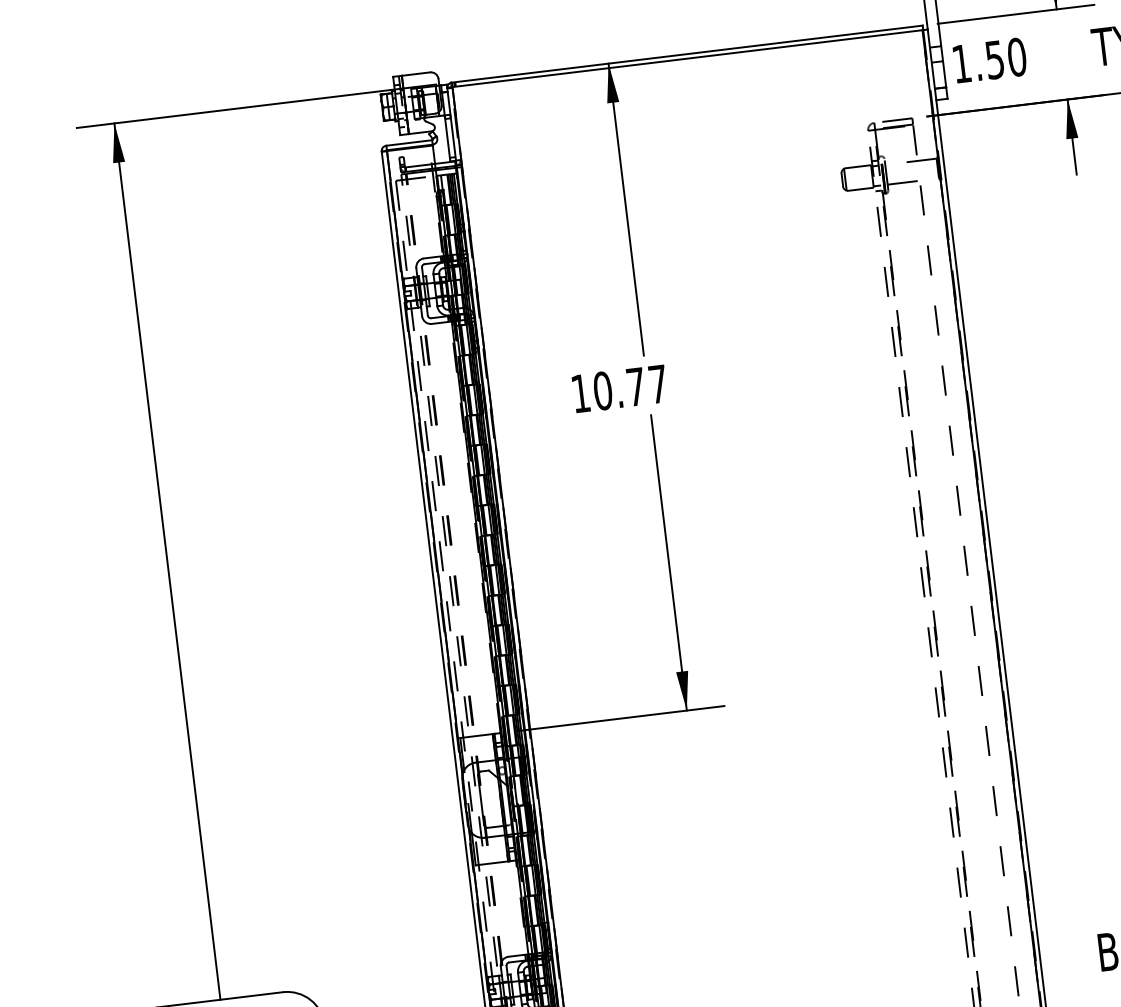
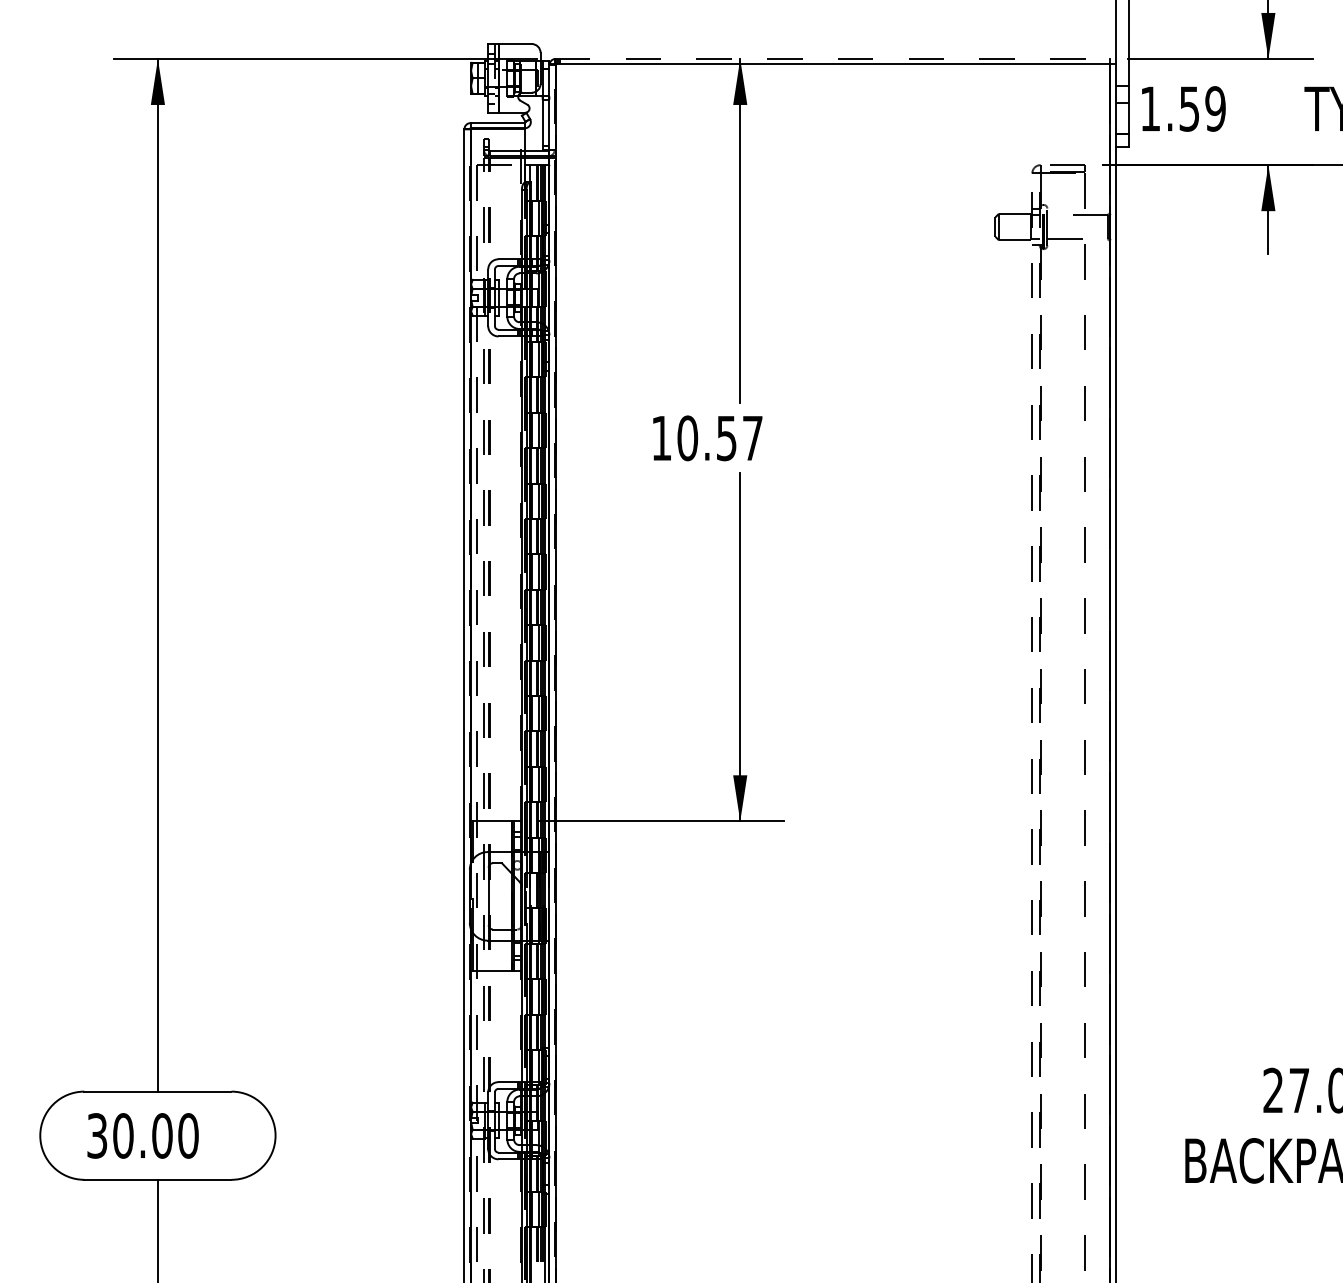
line: (686, 53) -> (832, 58), solid -> dashed
text: (1016, 56) -> (1215, 108), 1.50 -> 1.59
text: (635, 387) -> (726, 438), 10.77 -> 10.57

